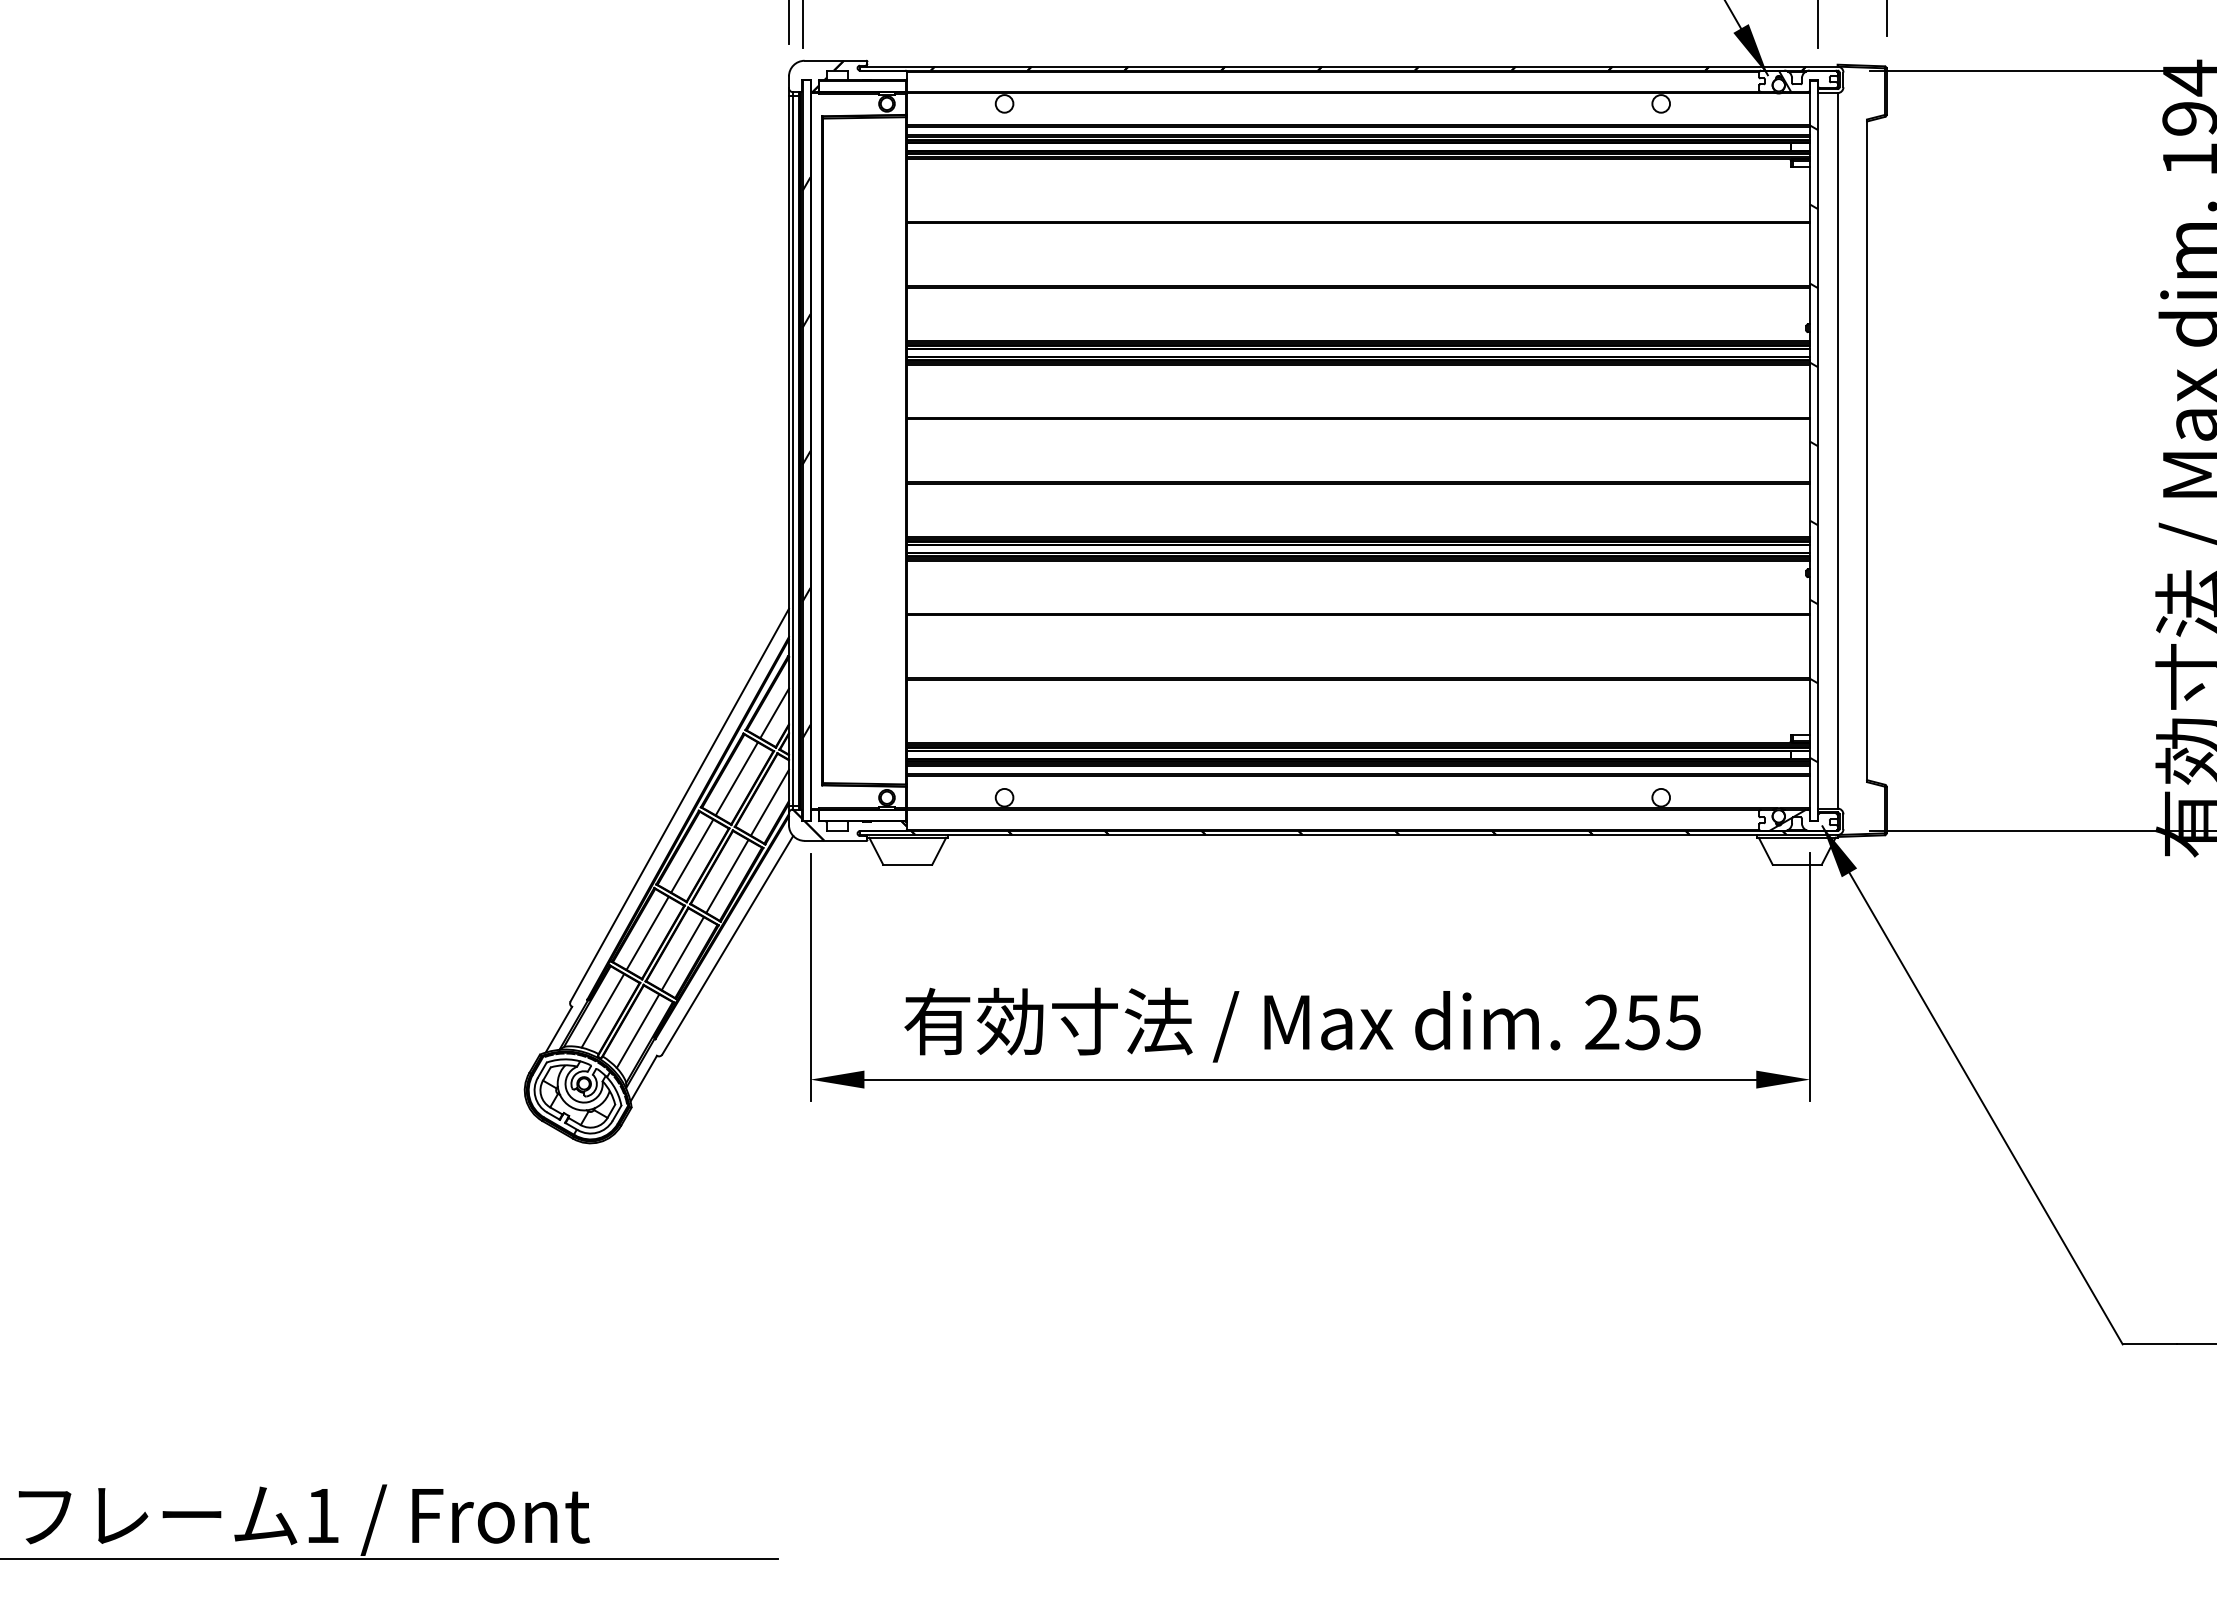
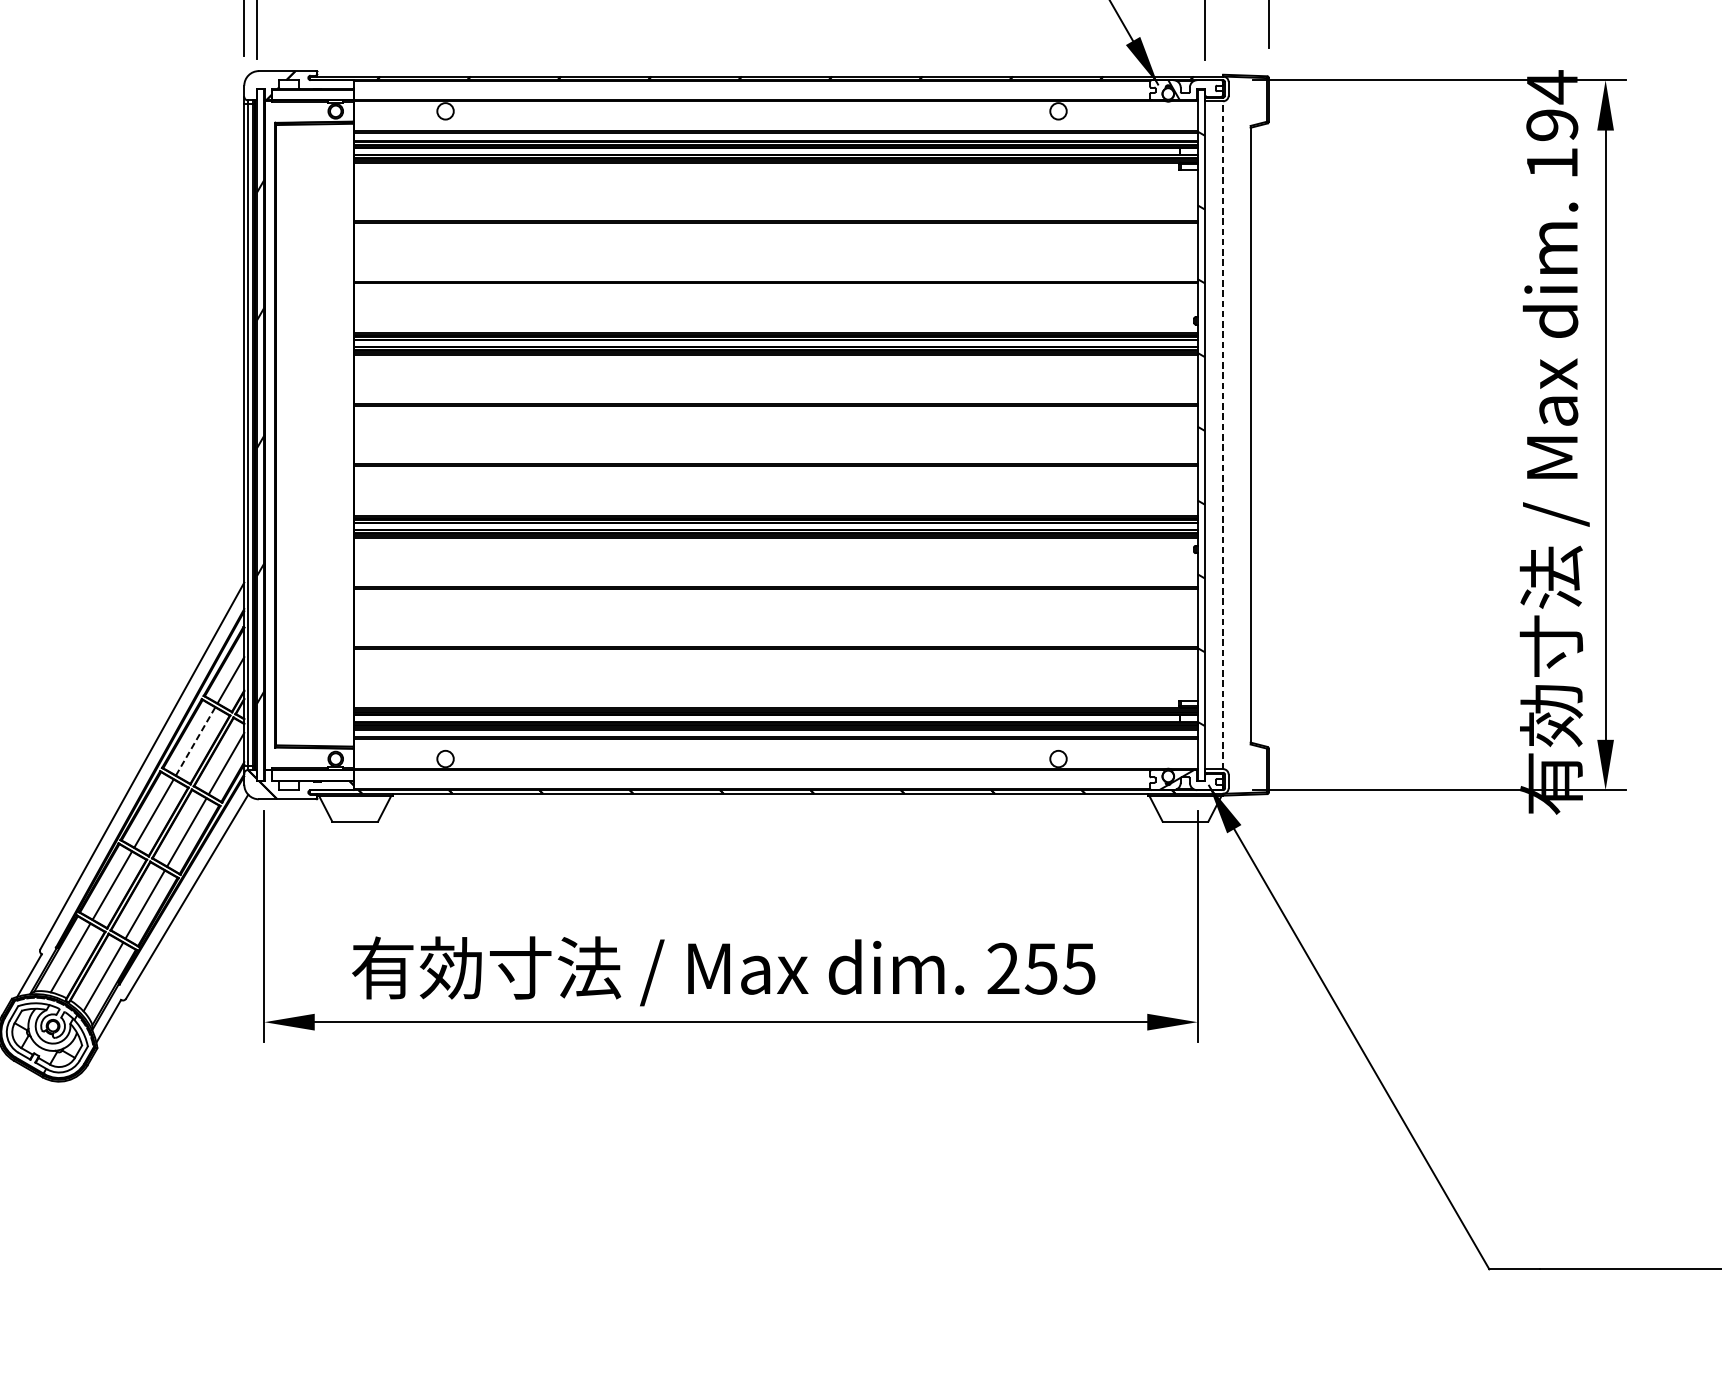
line: (1837, 450) -> (1223, 434), solid -> dashed
line: (737, 778) -> (196, 741), solid -> dashed

